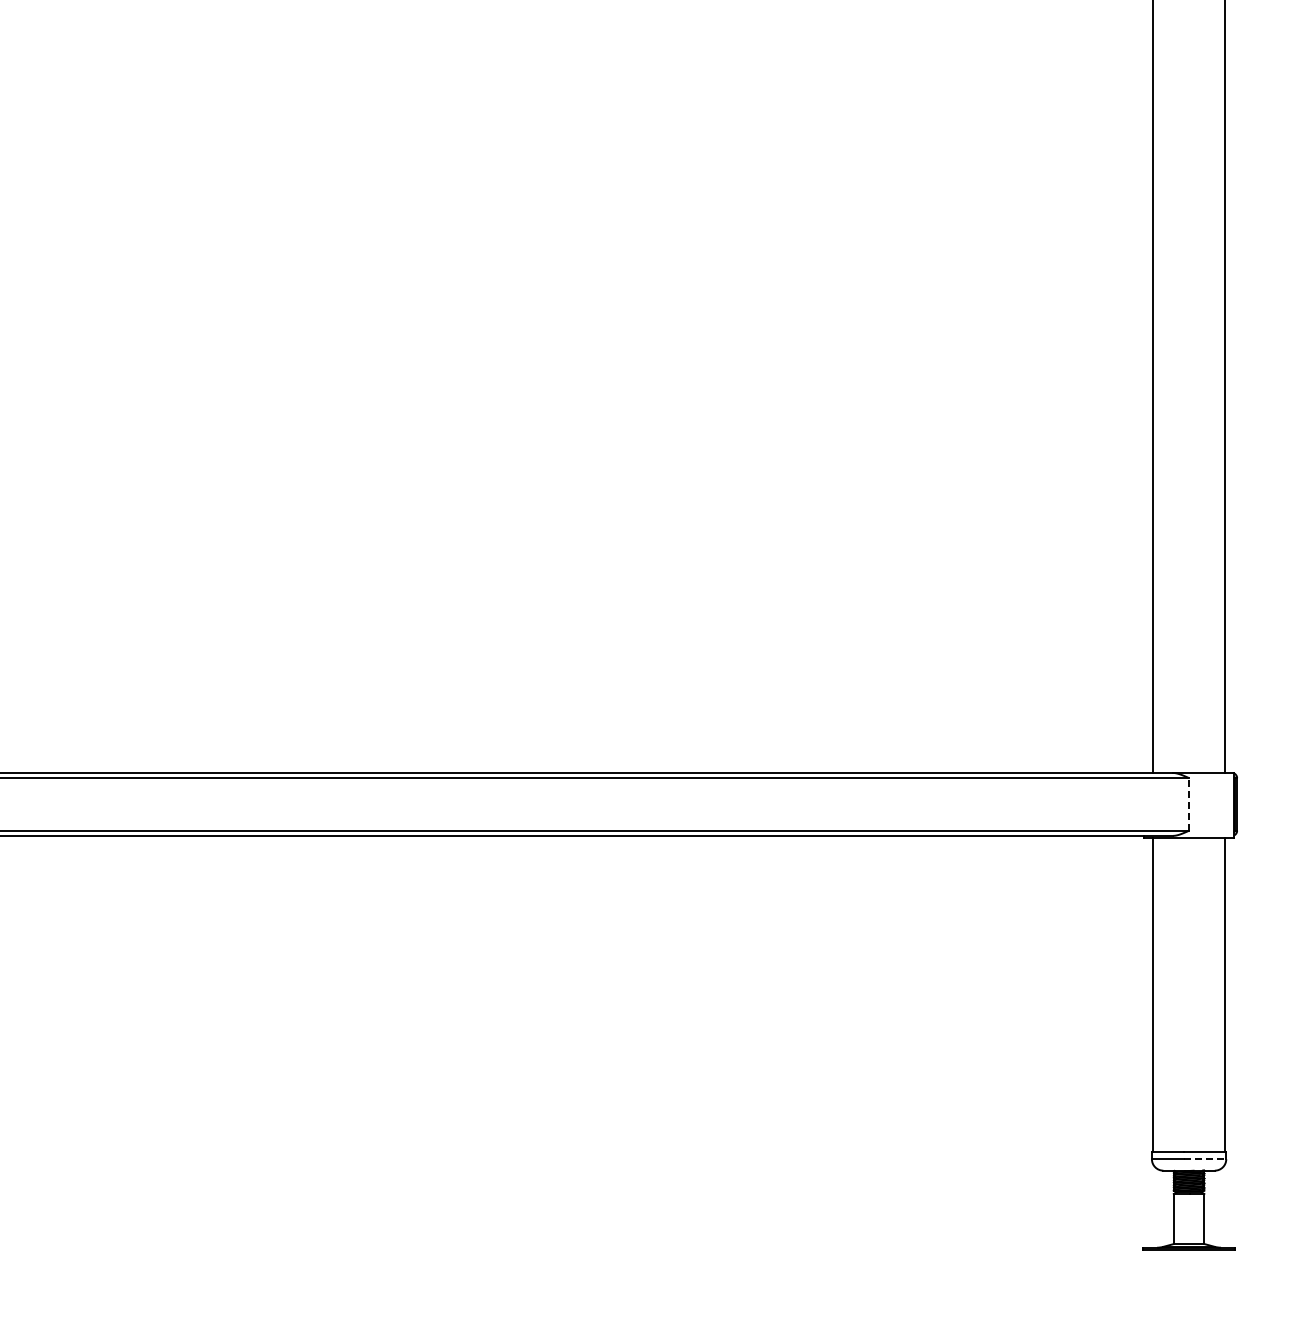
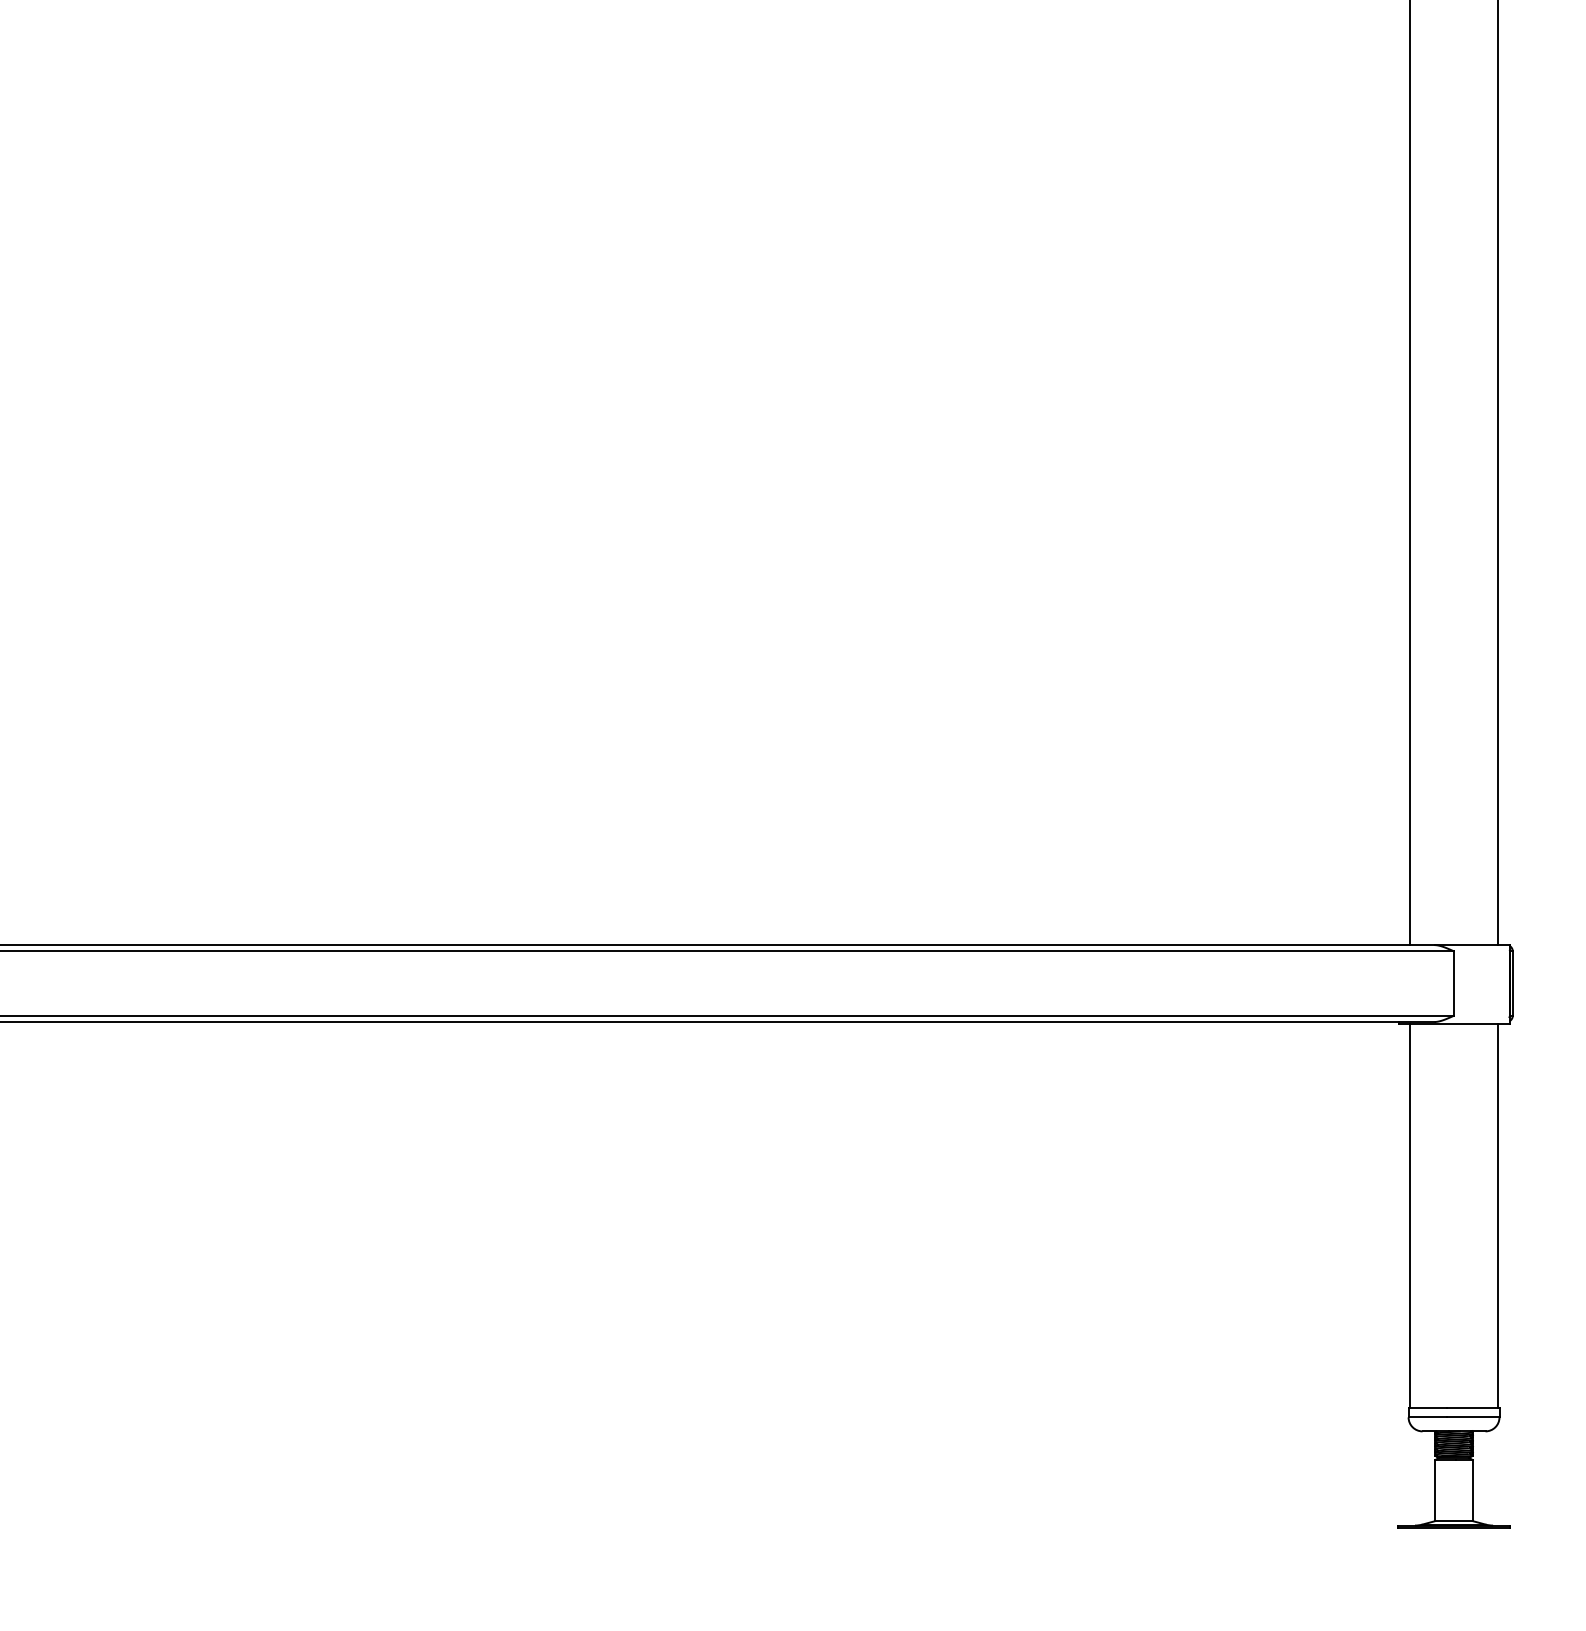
line: (1189, 803) -> (1454, 982), dashed -> solid
line: (1205, 1159) -> (1474, 1417), dashed -> solid

